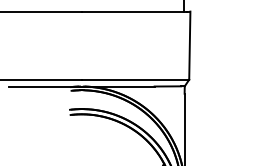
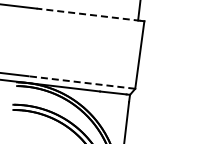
line: (133, 11) -> (87, 14), solid -> dashed
line: (135, 79) -> (81, 82), solid -> dashed

